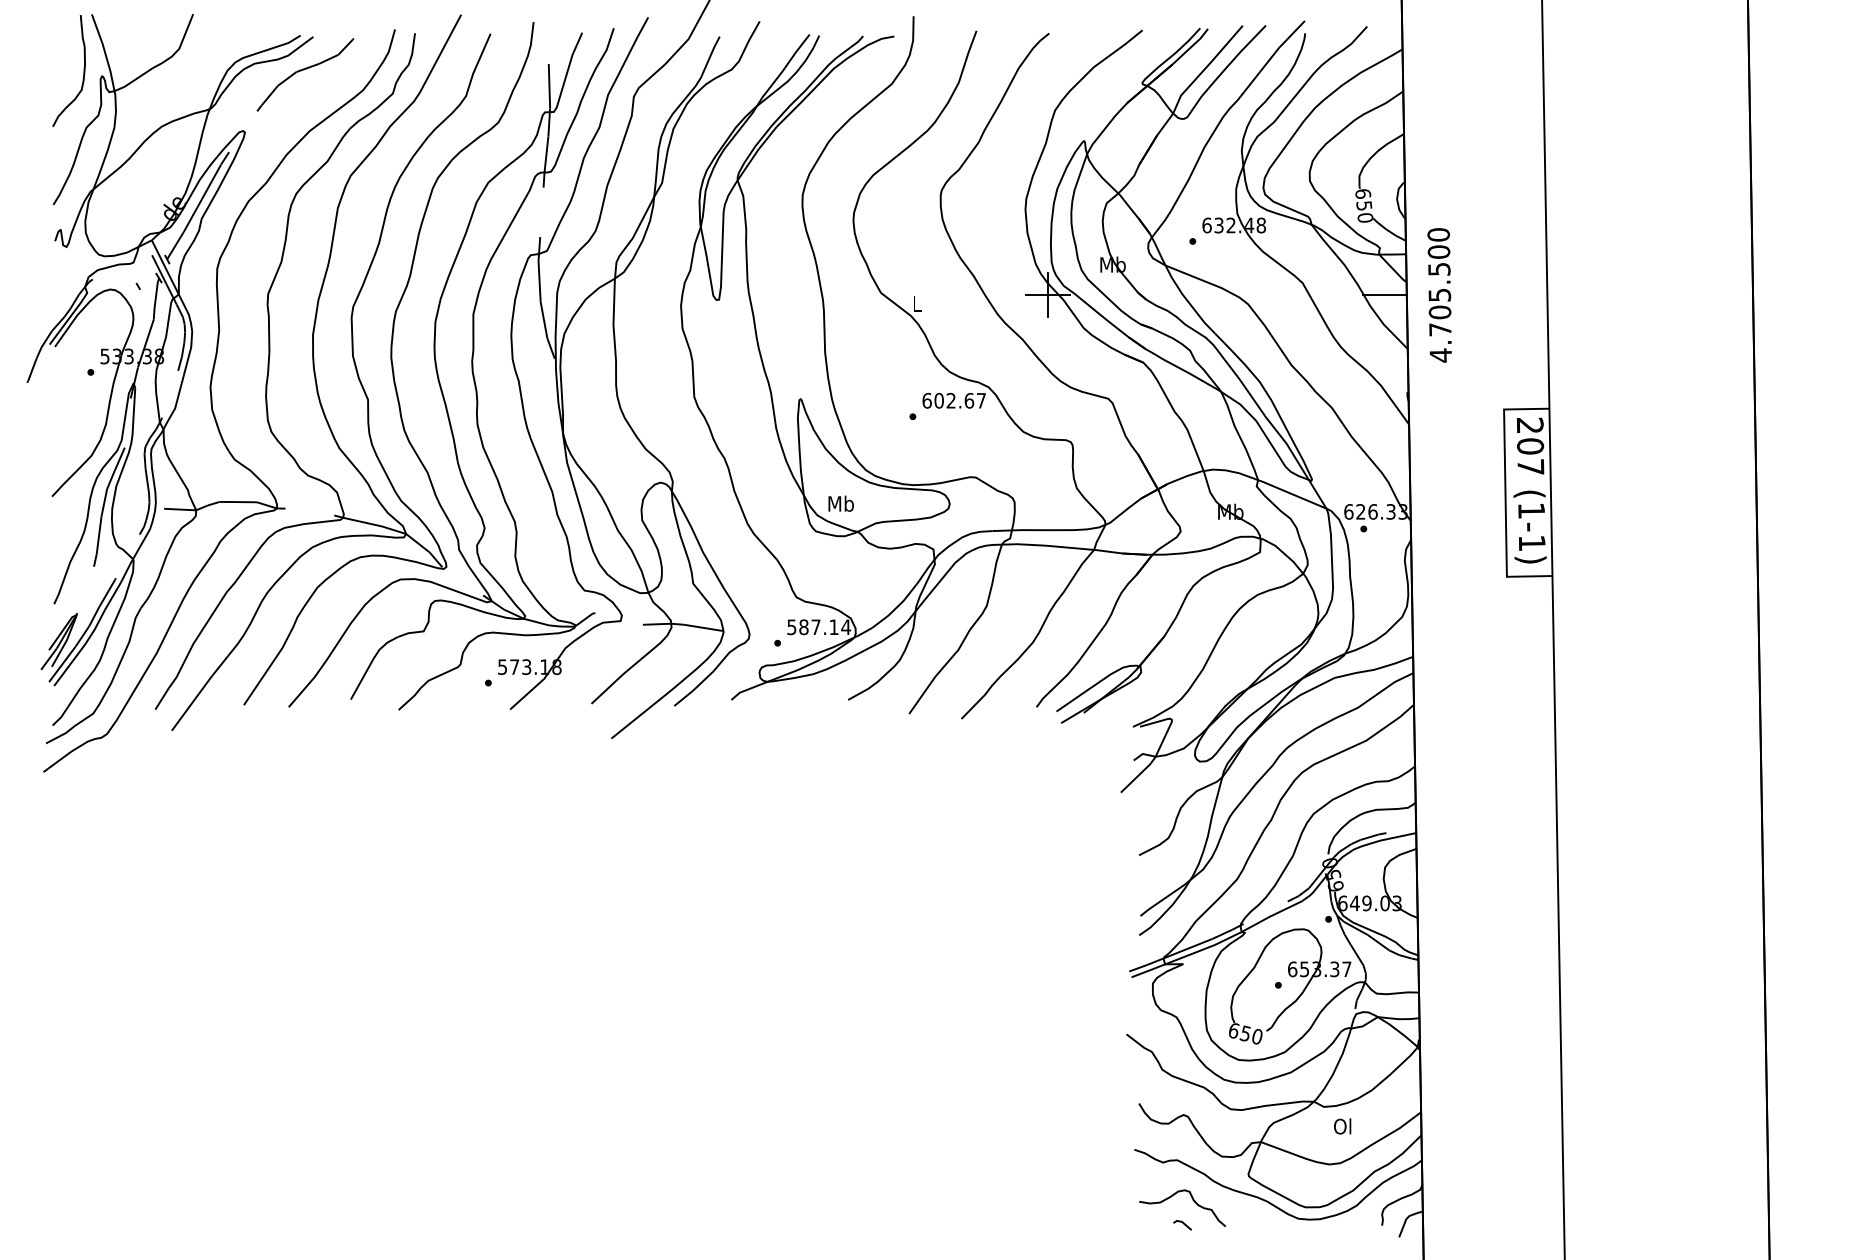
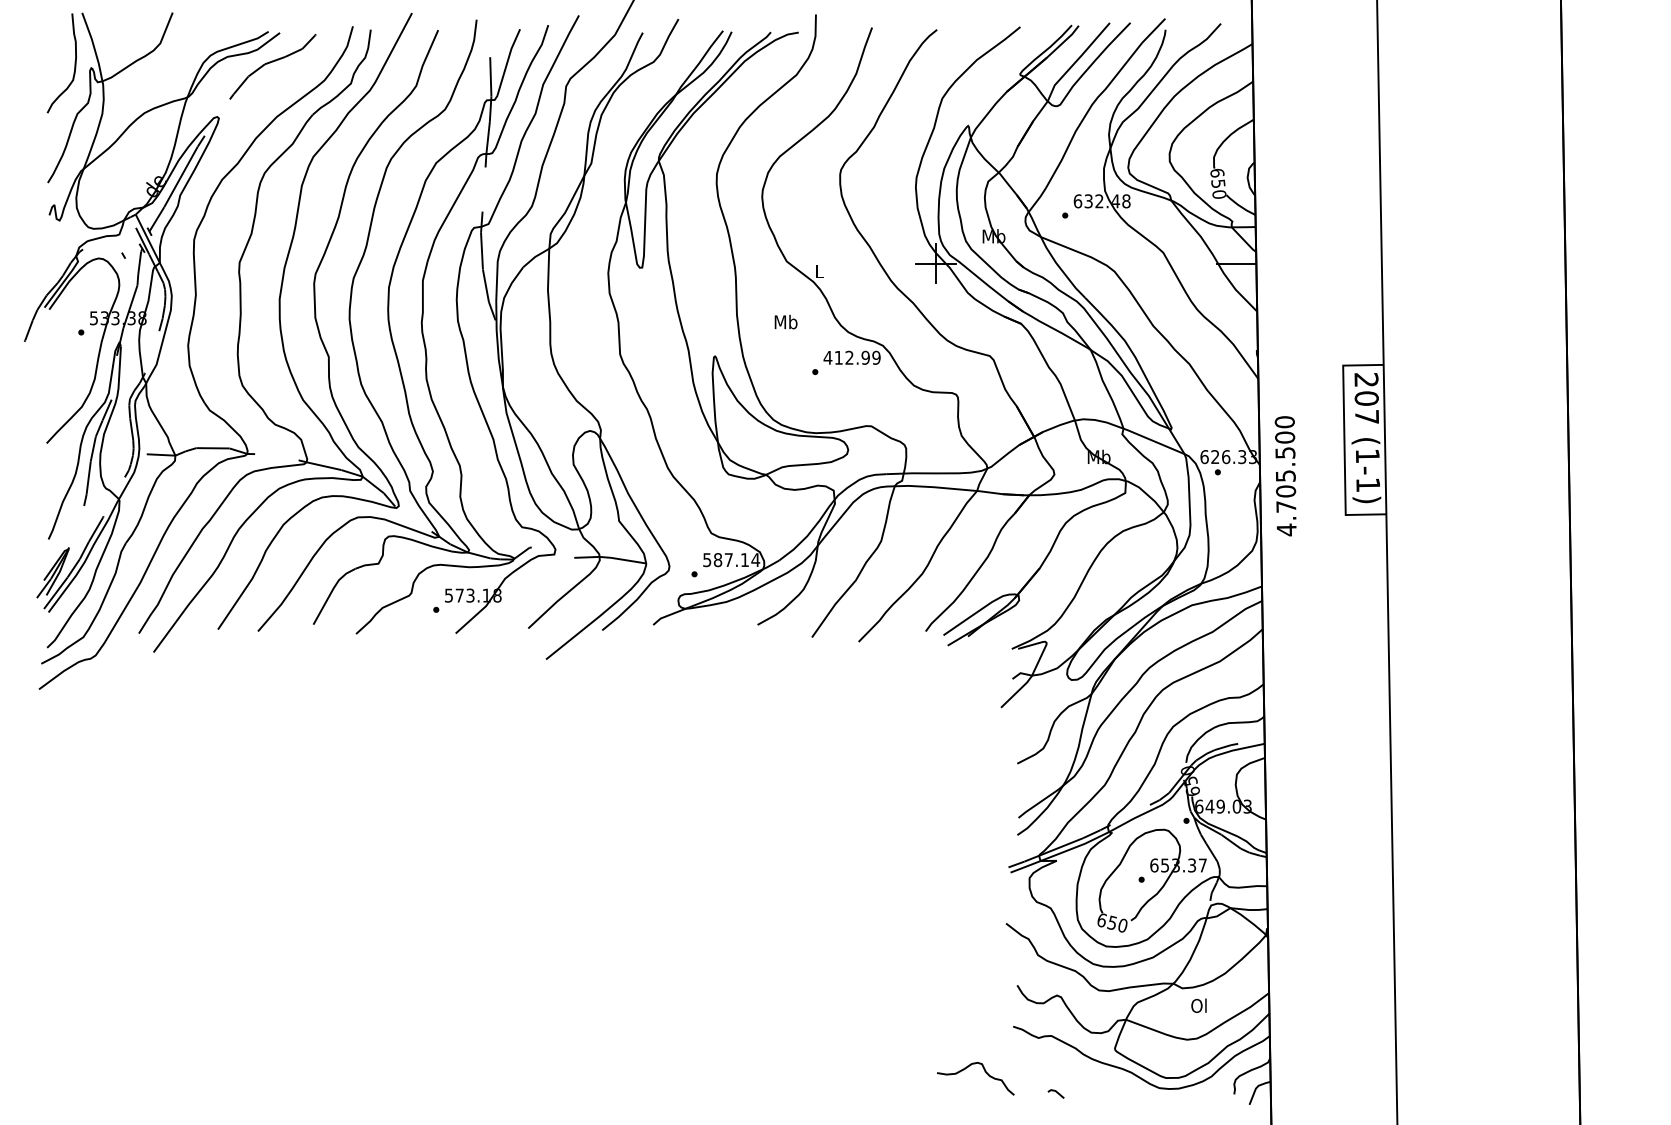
text: (1439, 295) -> (1285, 476), moved
text: (954, 400) -> (852, 357), 602.67 -> 412.99
text: (840, 503) -> (785, 321), moved
curve: (1192, 1200) -> (984, 1071), moved

